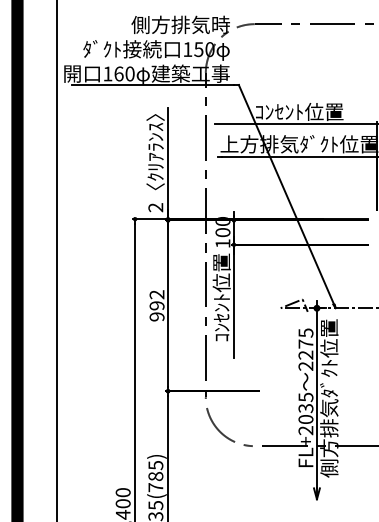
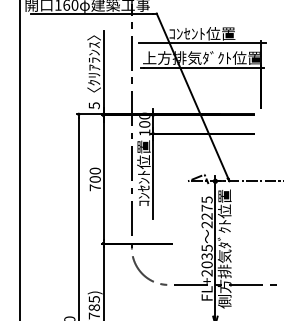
text: (155, 207) -> (94, 105), 2 -> 5
text: (156, 305) -> (94, 179), 992 -> 700

